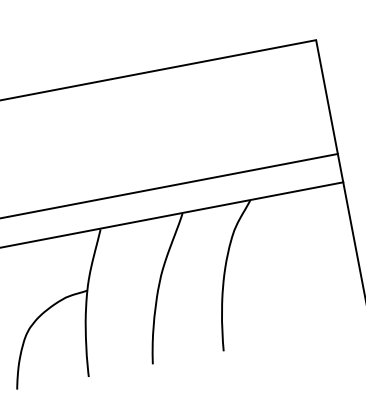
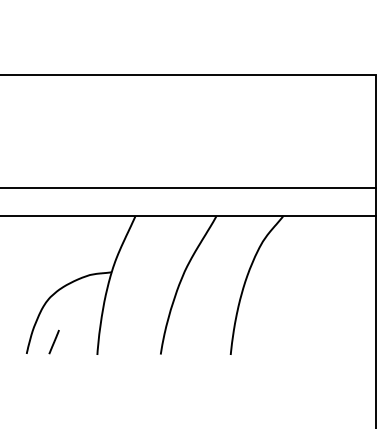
line: (41, 371) -> (53, 341), added

